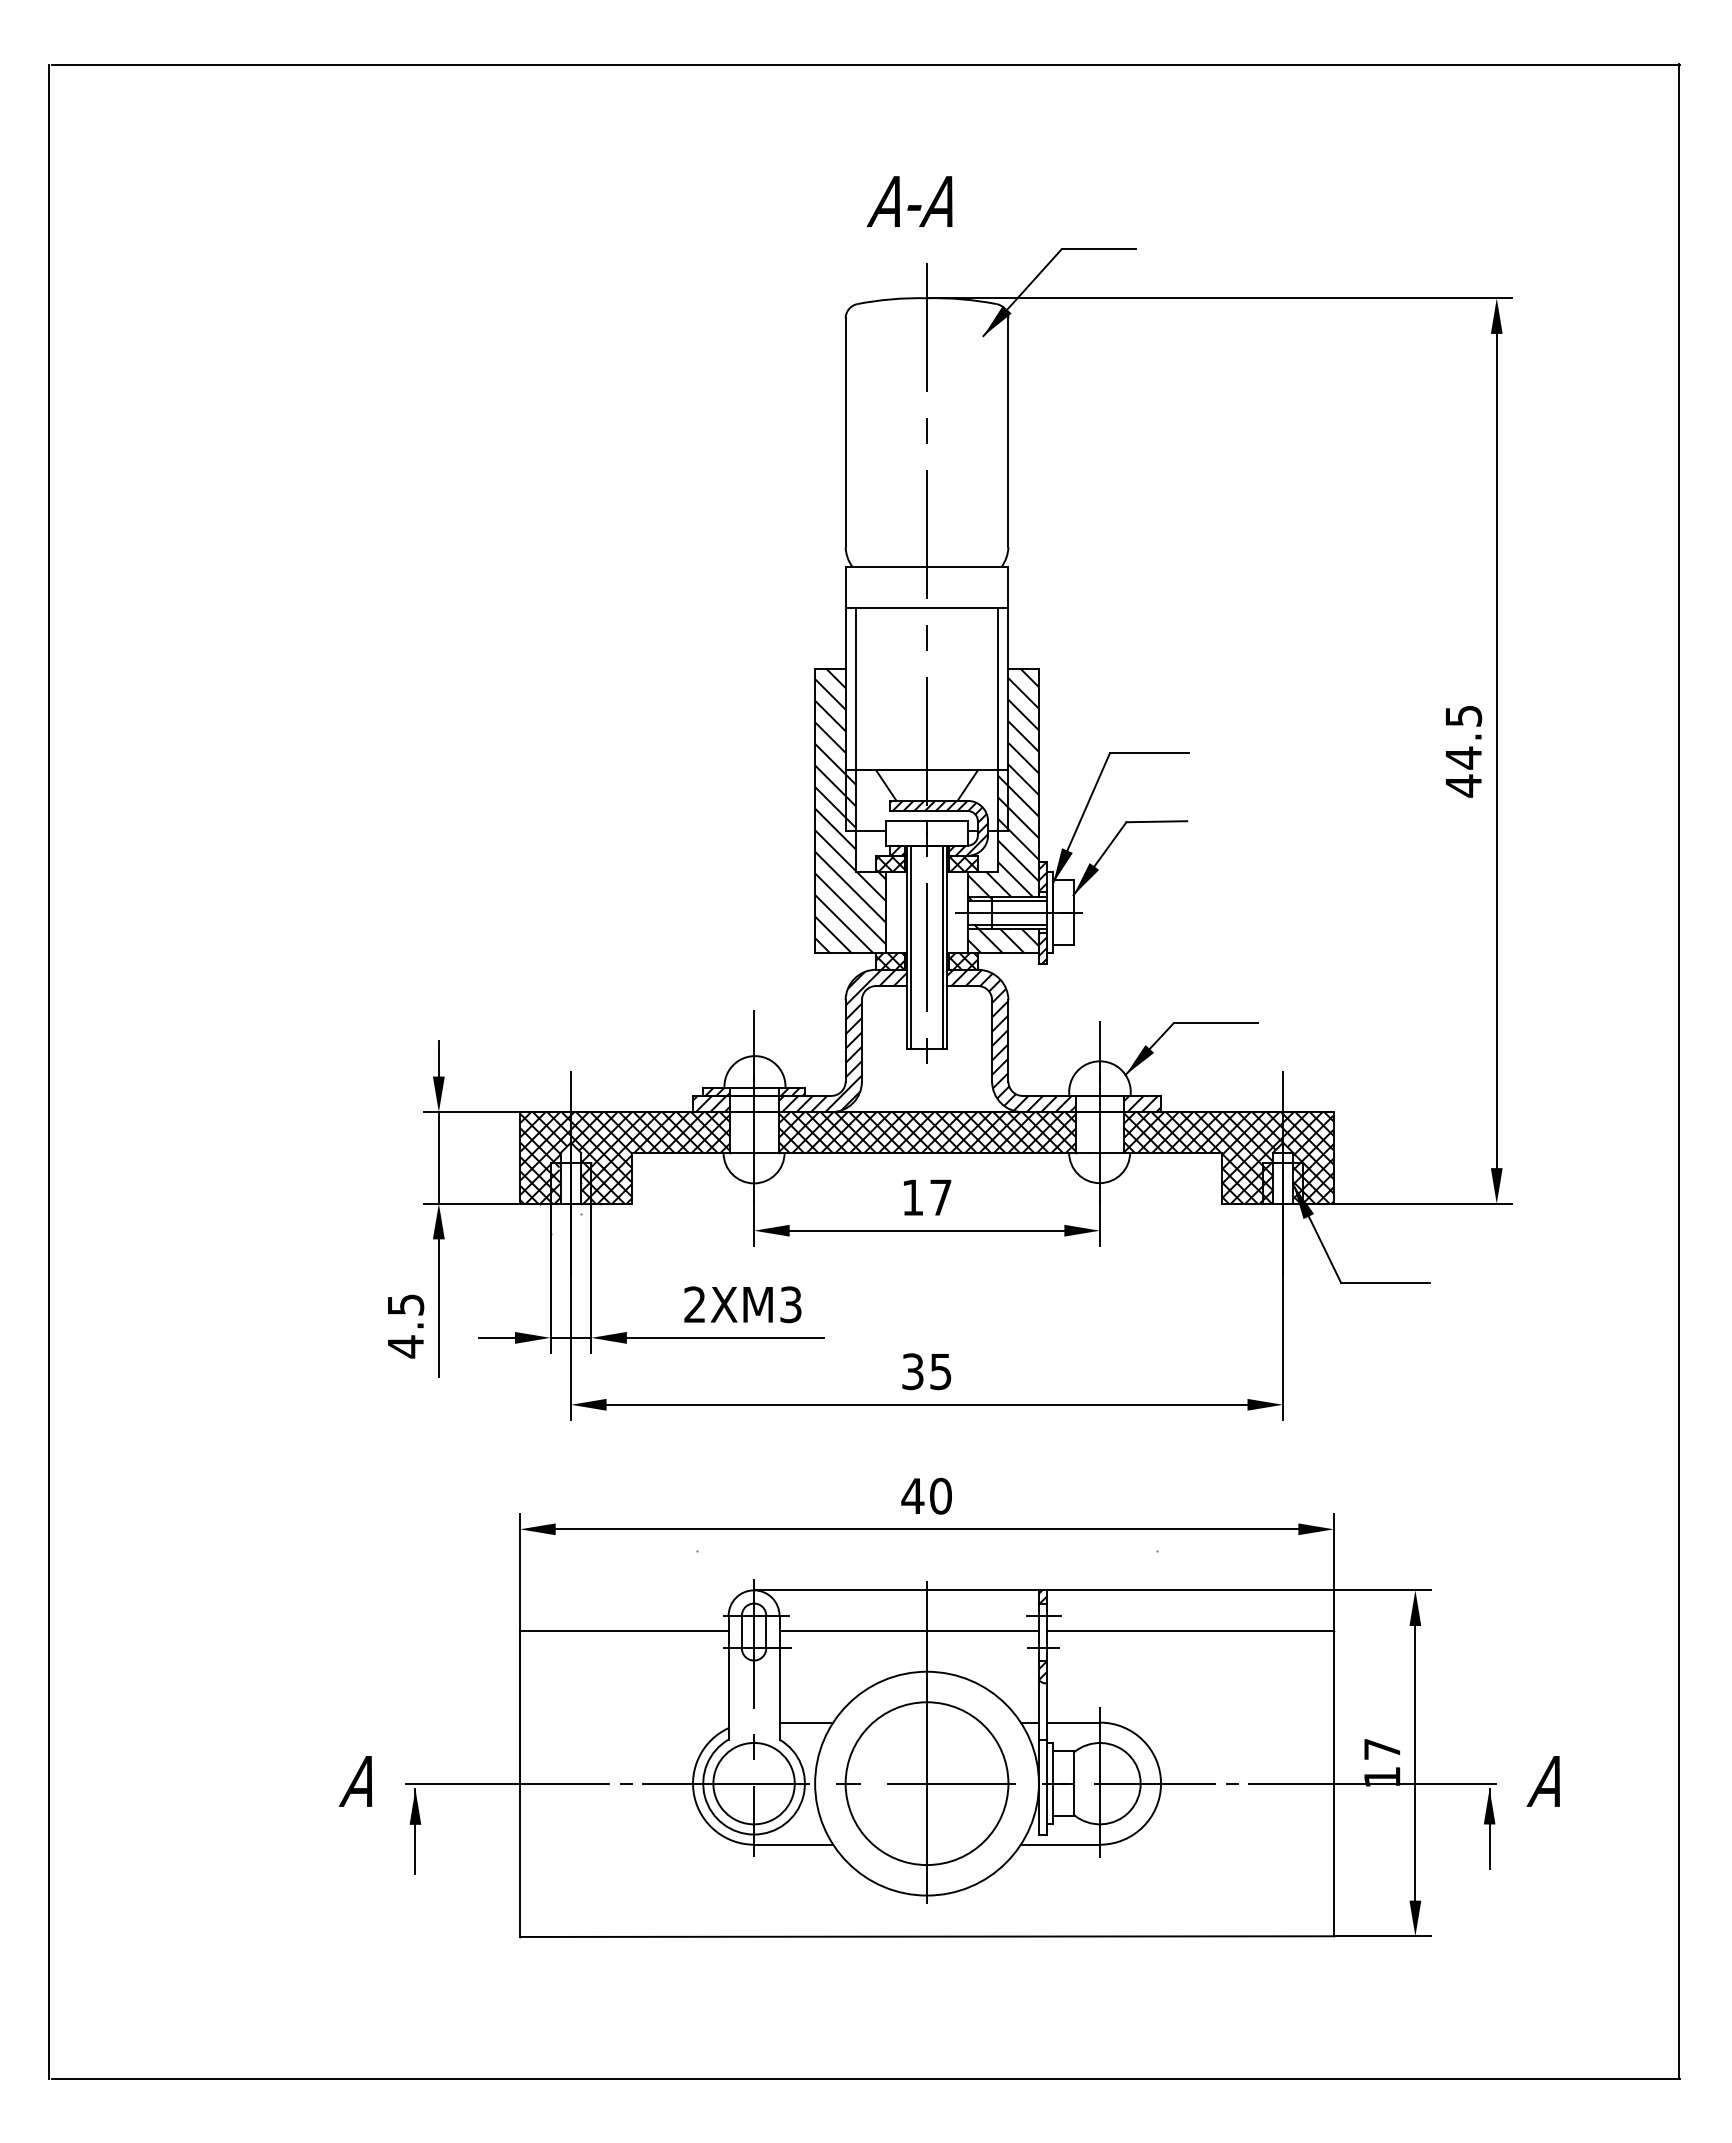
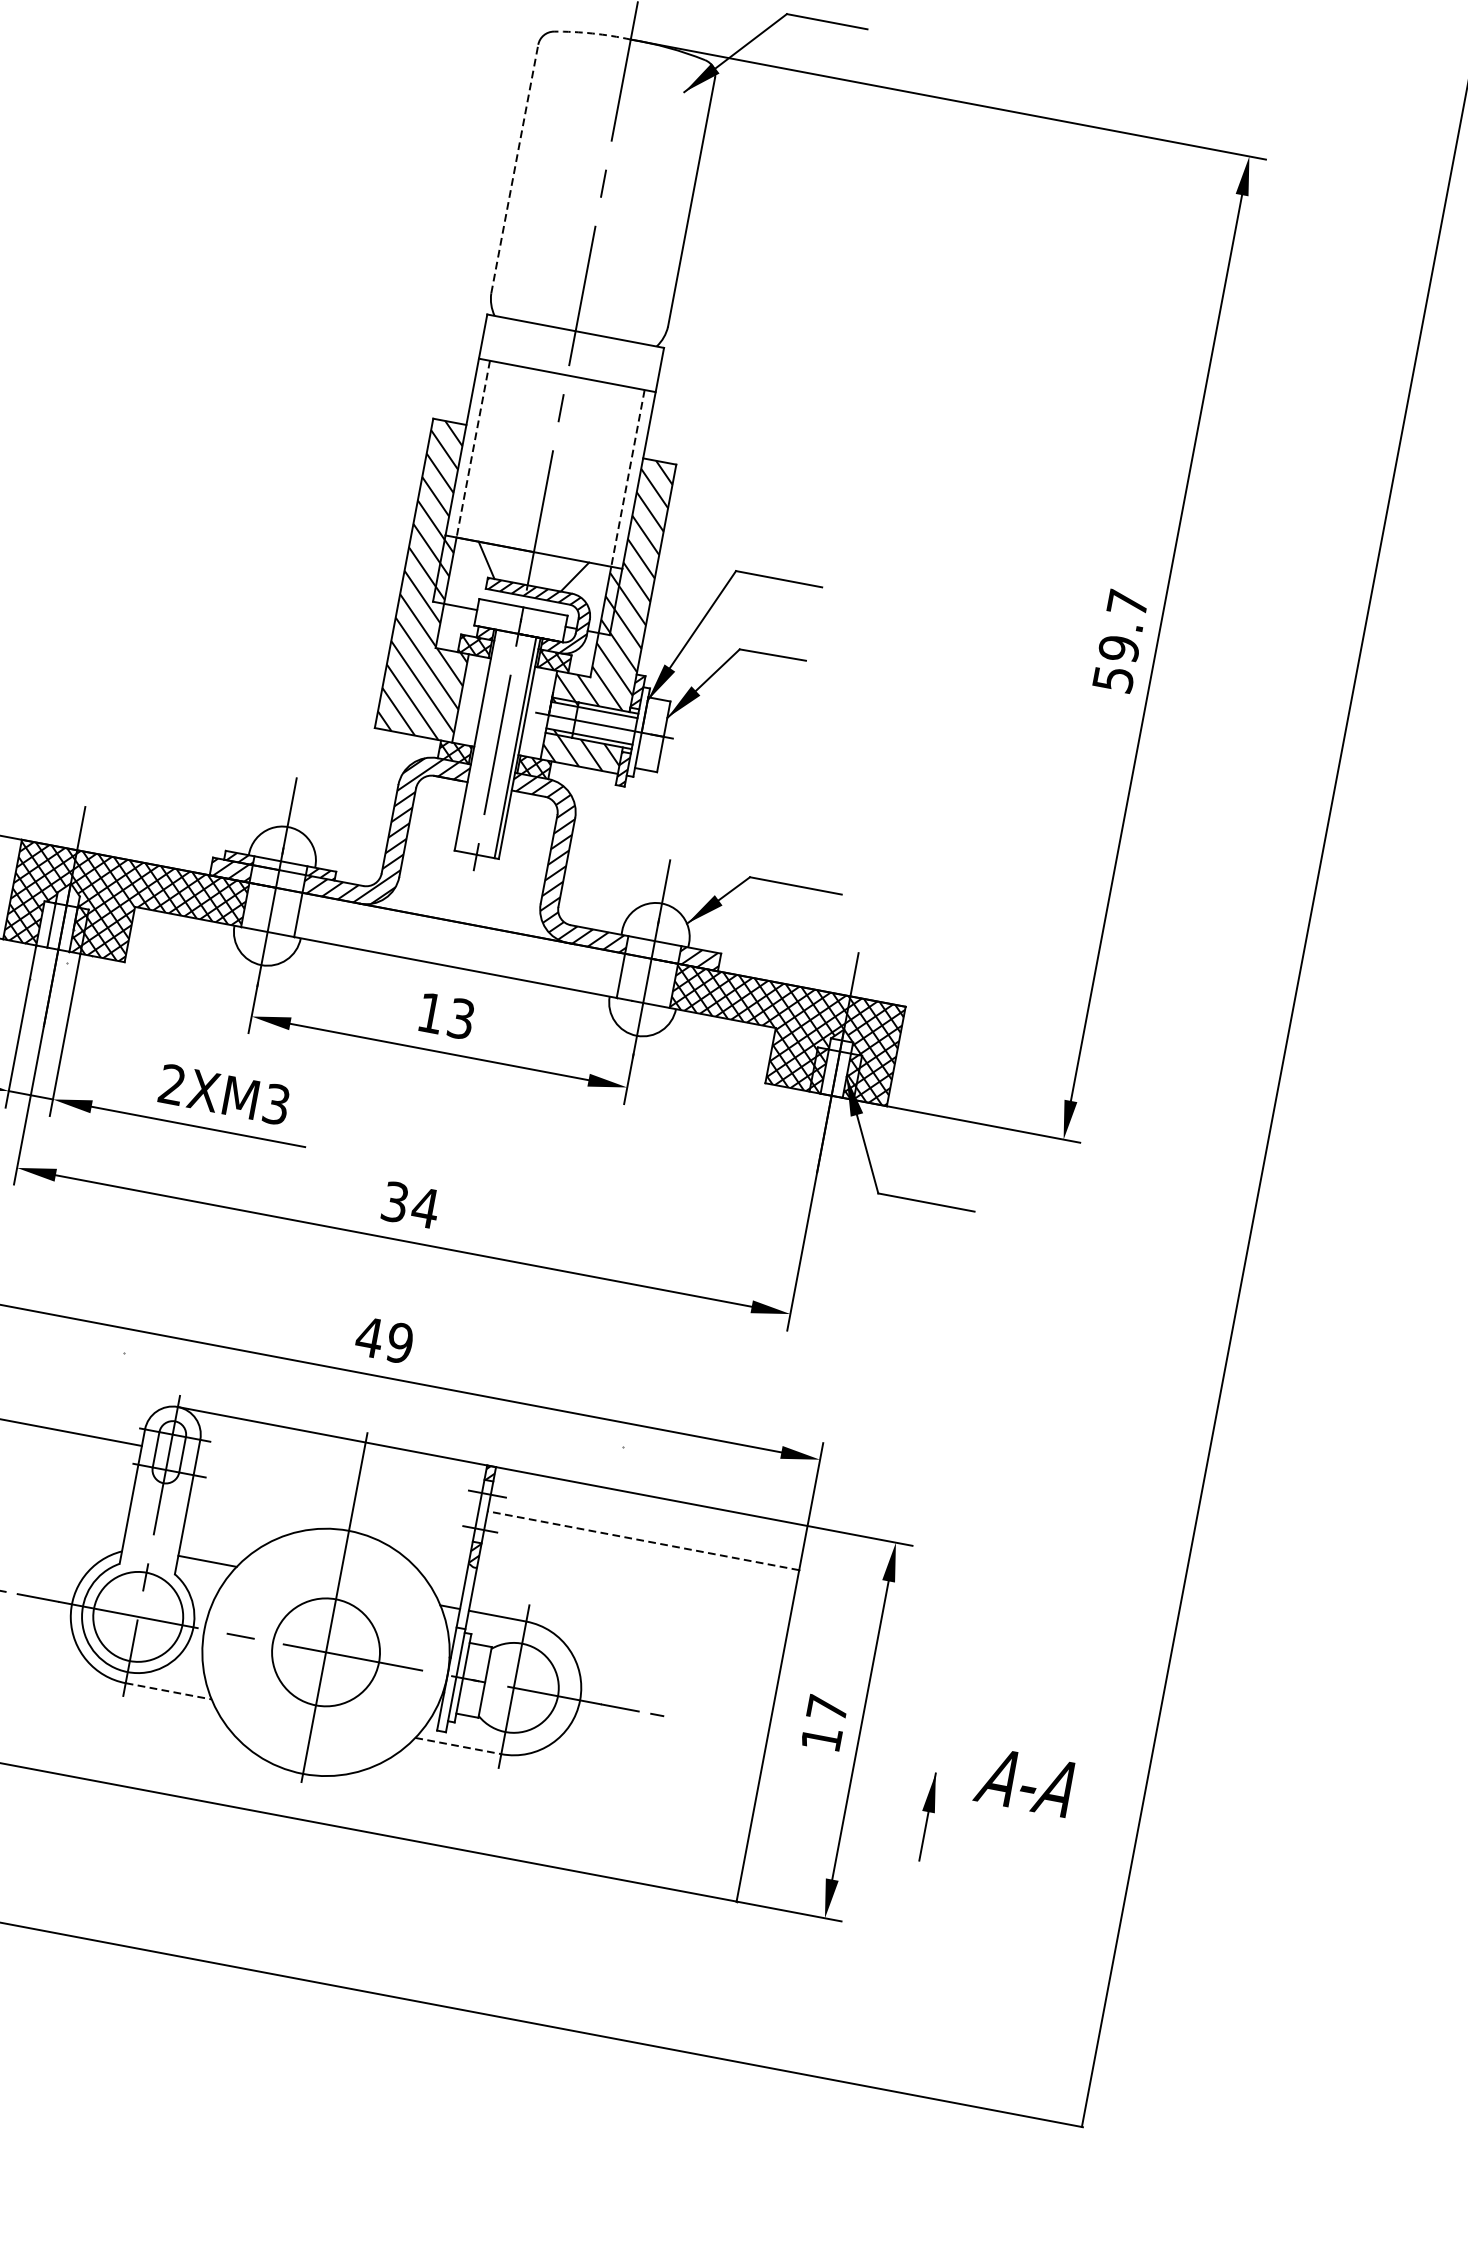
arc: (892, 299) -> (593, 33), solid -> dashed
line: (845, 432) -> (514, 168), solid -> dashed
line: (855, 689) -> (472, 449), solid -> dashed
line: (998, 689) -> (628, 479), solid -> dashed
text: (1463, 751) -> (1120, 641), 44.5 -> 59.7
line: (910, 947) -> (479, 741), removed
hatch: (926, 1132) -> (459, 945), removed
hatch: (555, 1183) -> (45, 924), removed
text: (940, 1197) -> (460, 1018), 17 -> 13
text: (940, 1372) -> (425, 1208), 35 -> 34
text: (940, 1496) -> (399, 1343), 40 -> 49
line: (908, 1631) -> (337, 1483), removed
line: (1190, 1631) -> (643, 1541), solid -> dashed
text: (1589, 1781) -> (1045, 1785), A -> A-A
circle: (926, 1783) -> (325, 1652), size x0.6
line: (1371, 1783) -> (808, 1743), removed
line: (793, 1844) -> (168, 1691), solid -> dashed
line: (1060, 1844) -> (458, 1745), solid -> dashed

